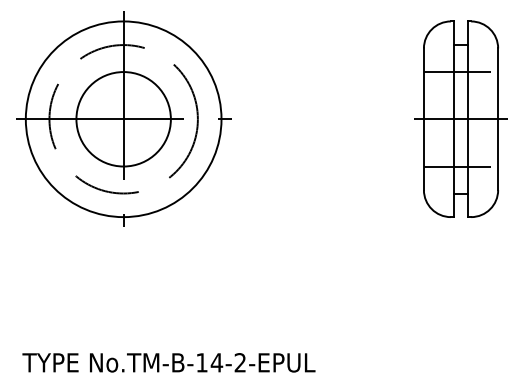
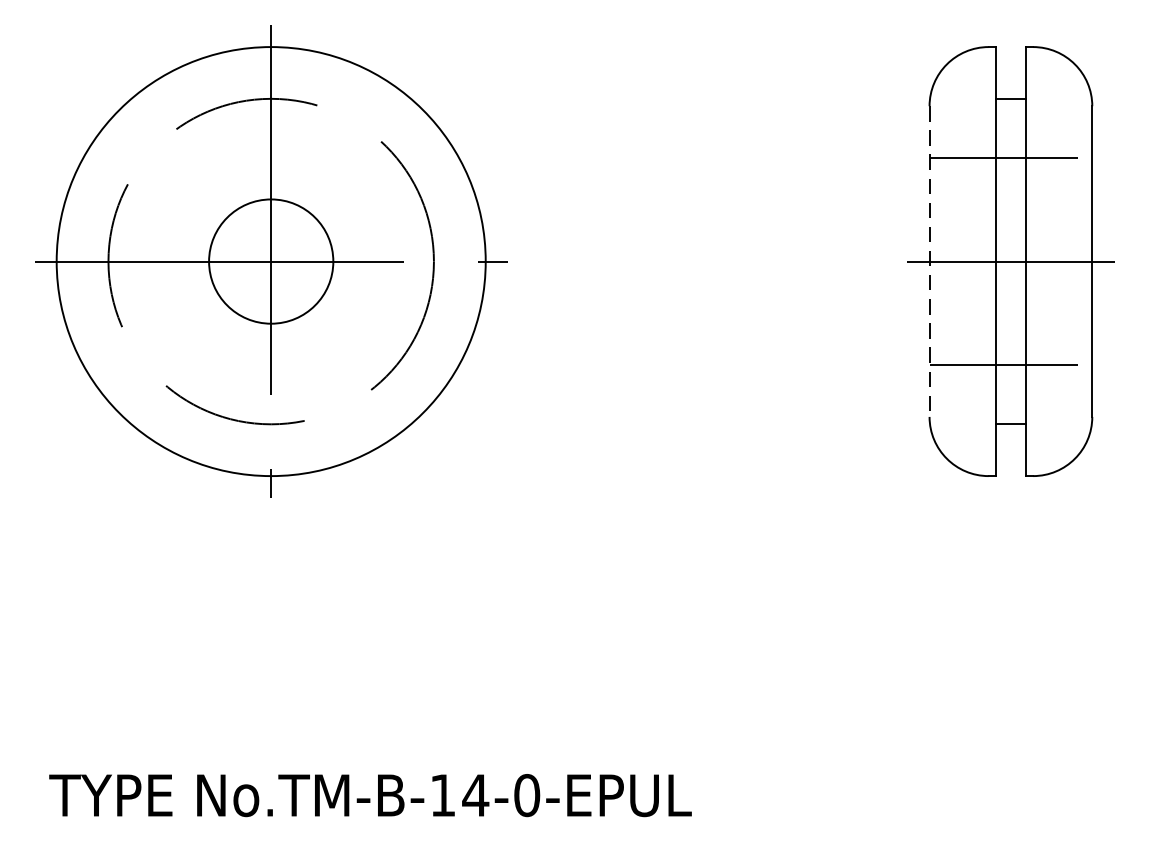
circle: (123, 119) -> (270, 262), size x0.6
line: (423, 119) -> (928, 262), solid -> dashed
text: (240, 362) -> (527, 794), No.TM-B-14-2-EPUL -> No.TM-B-14-0-EPUL

